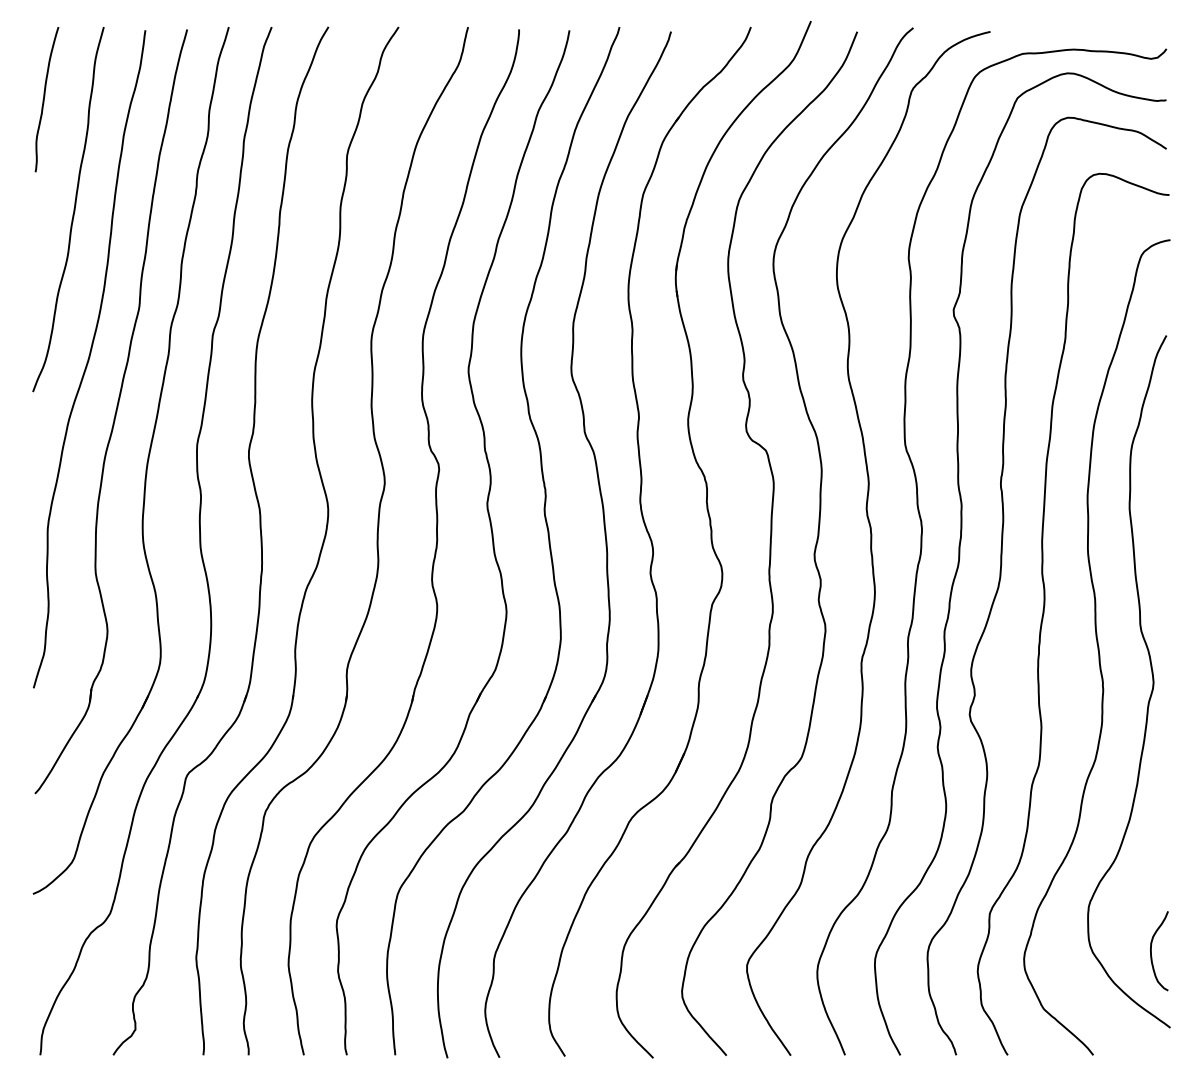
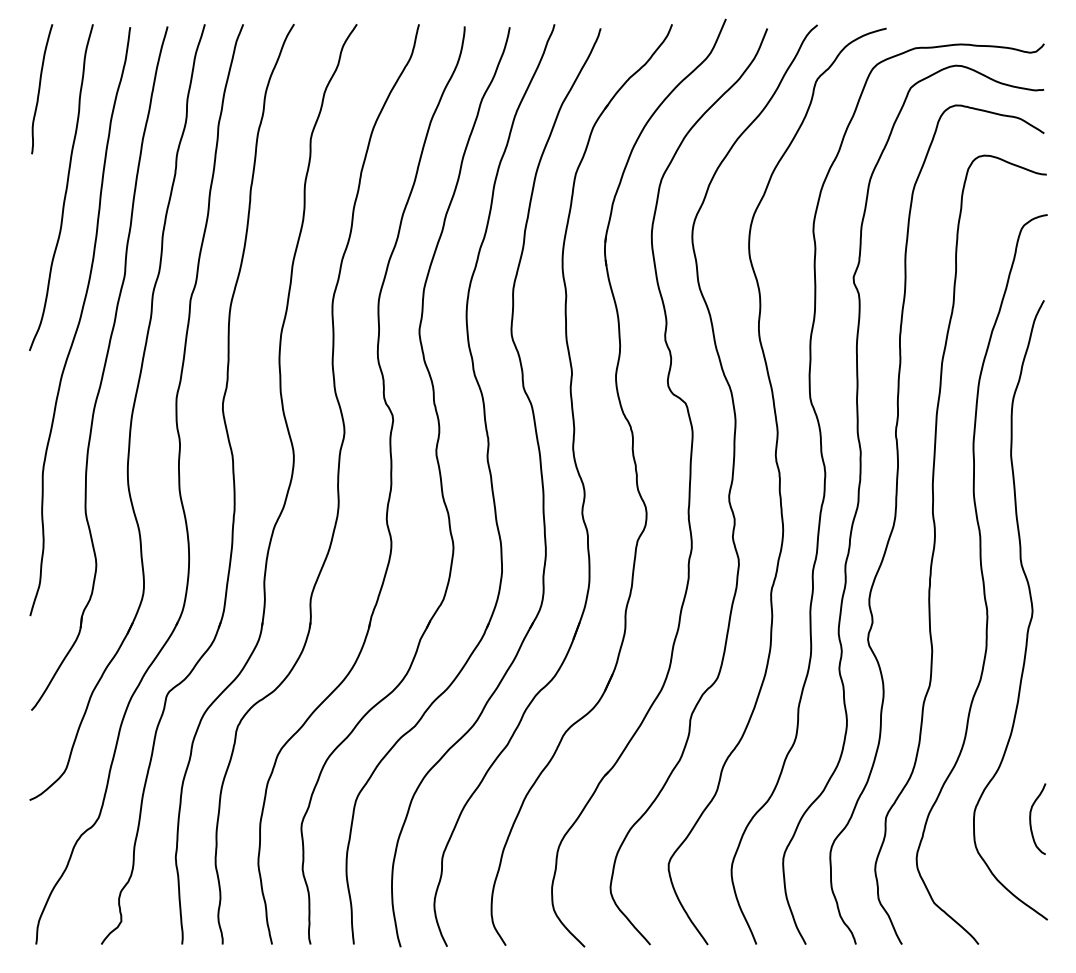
curve: (1151, 951) -> (1030, 819), moved

